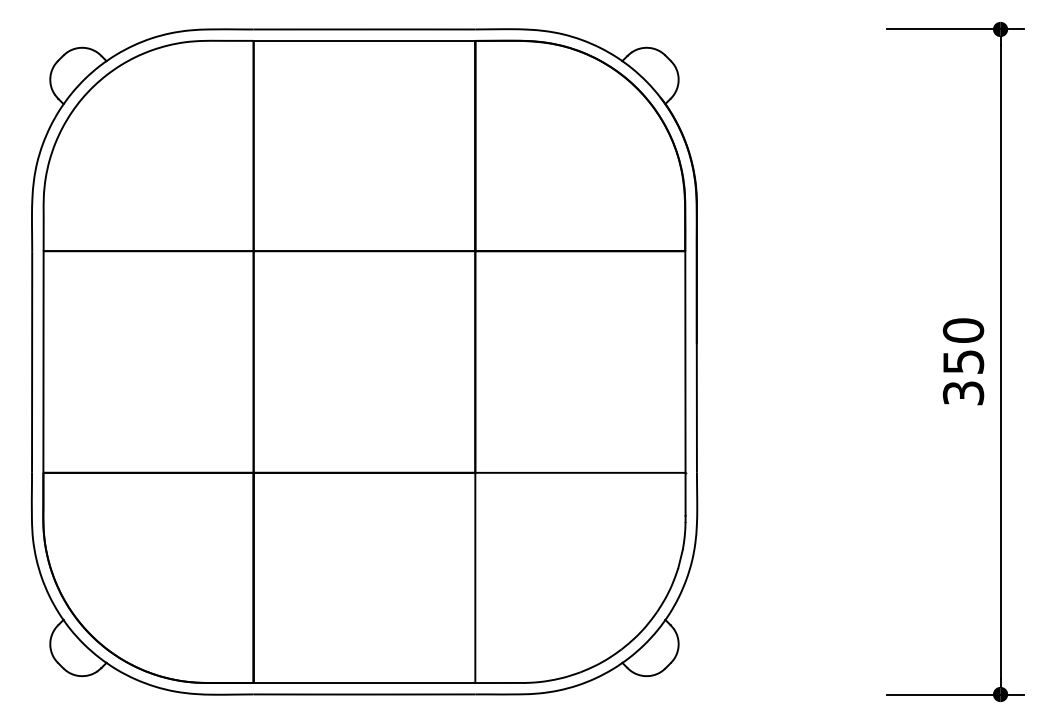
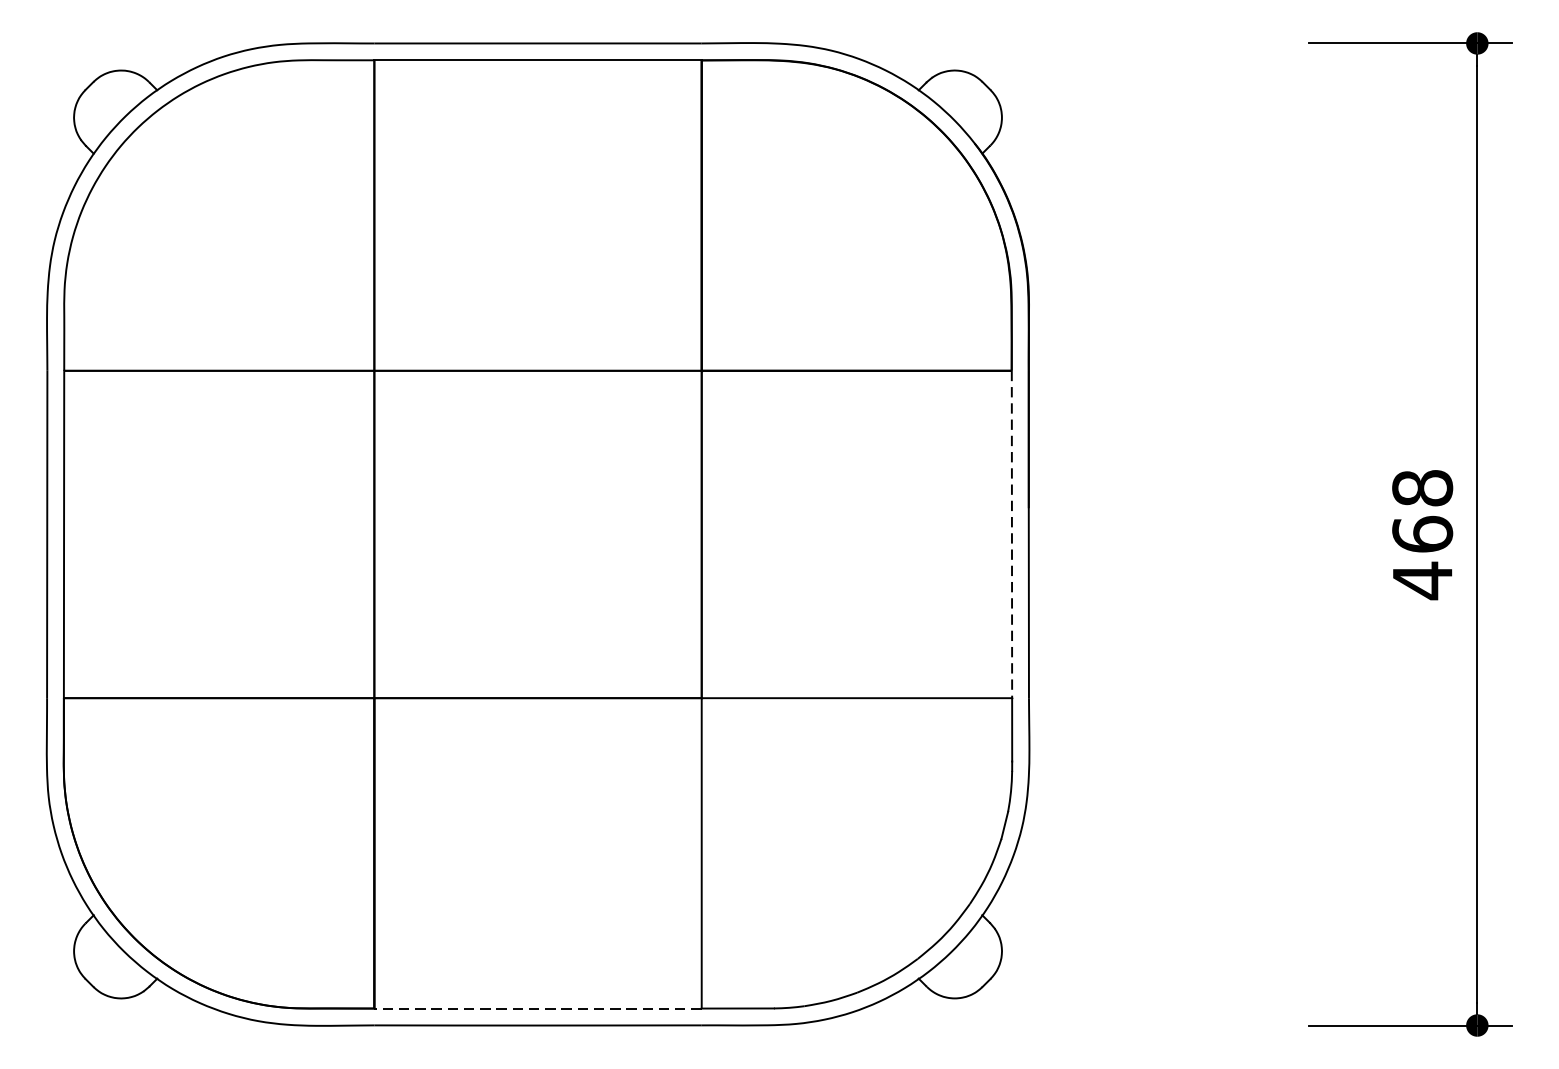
line: (685, 362) -> (1012, 535), solid -> dashed
text: (963, 362) -> (1422, 535), 350 -> 468
line: (364, 683) -> (538, 1009), solid -> dashed

